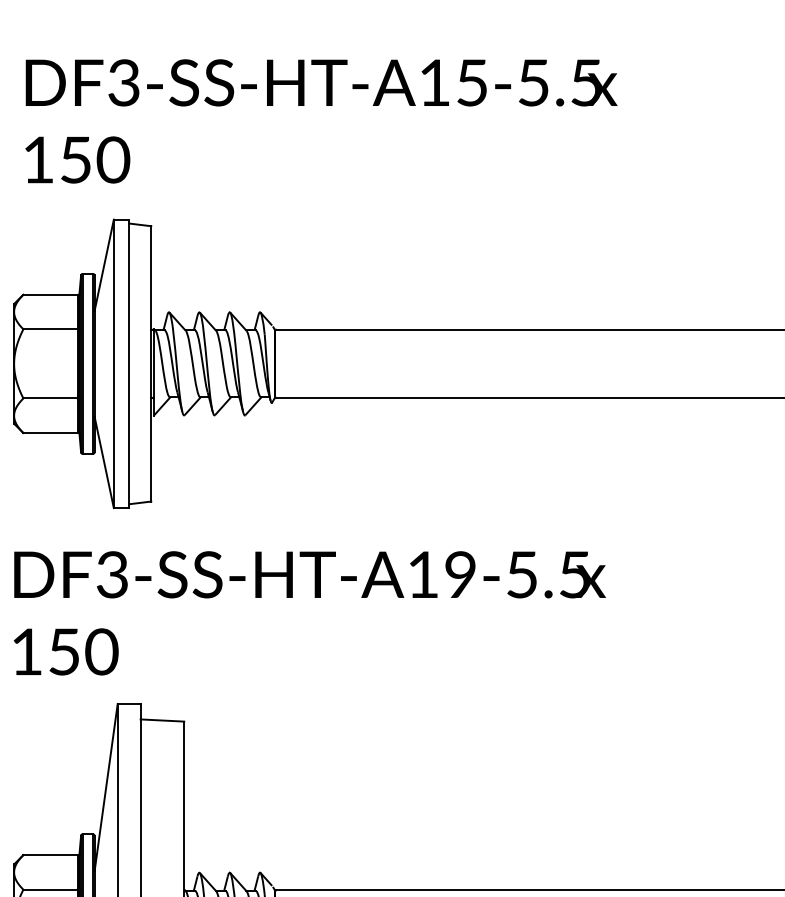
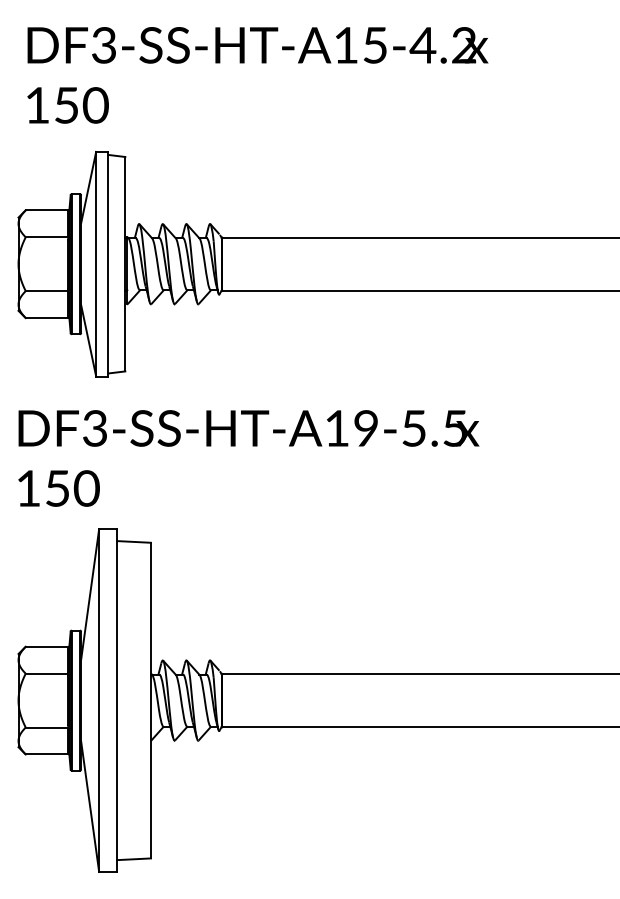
text: (558, 83) -> (442, 45), DF3-SS-HT-A15-5.5 -> DF3-SS-HT-A15-4.2

